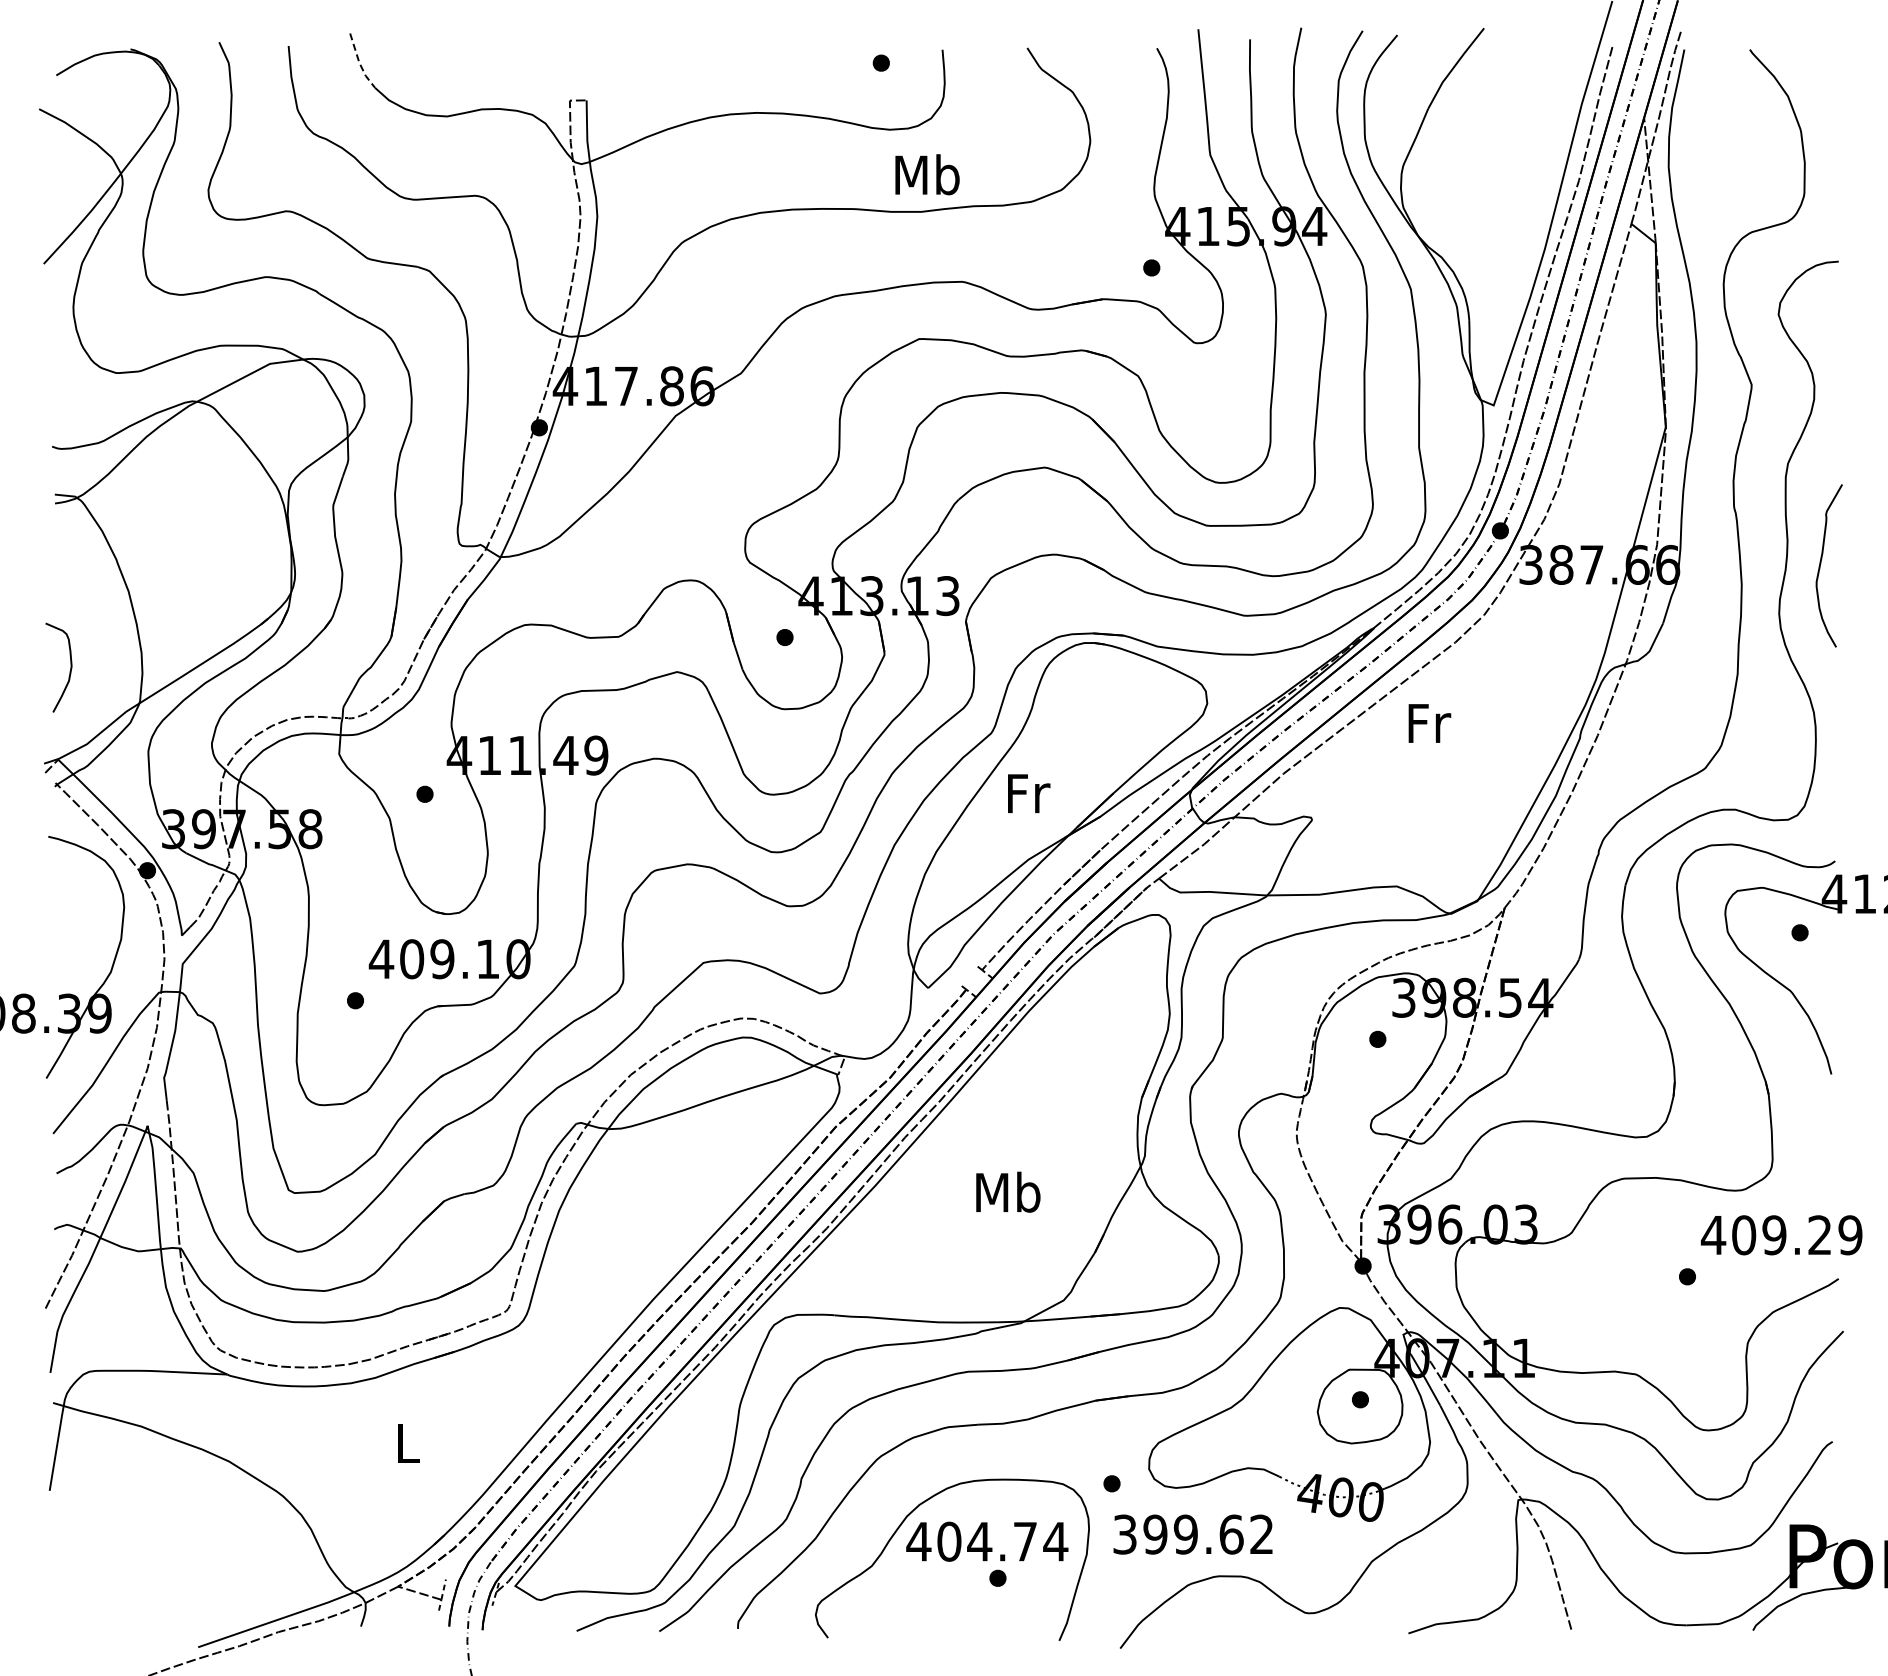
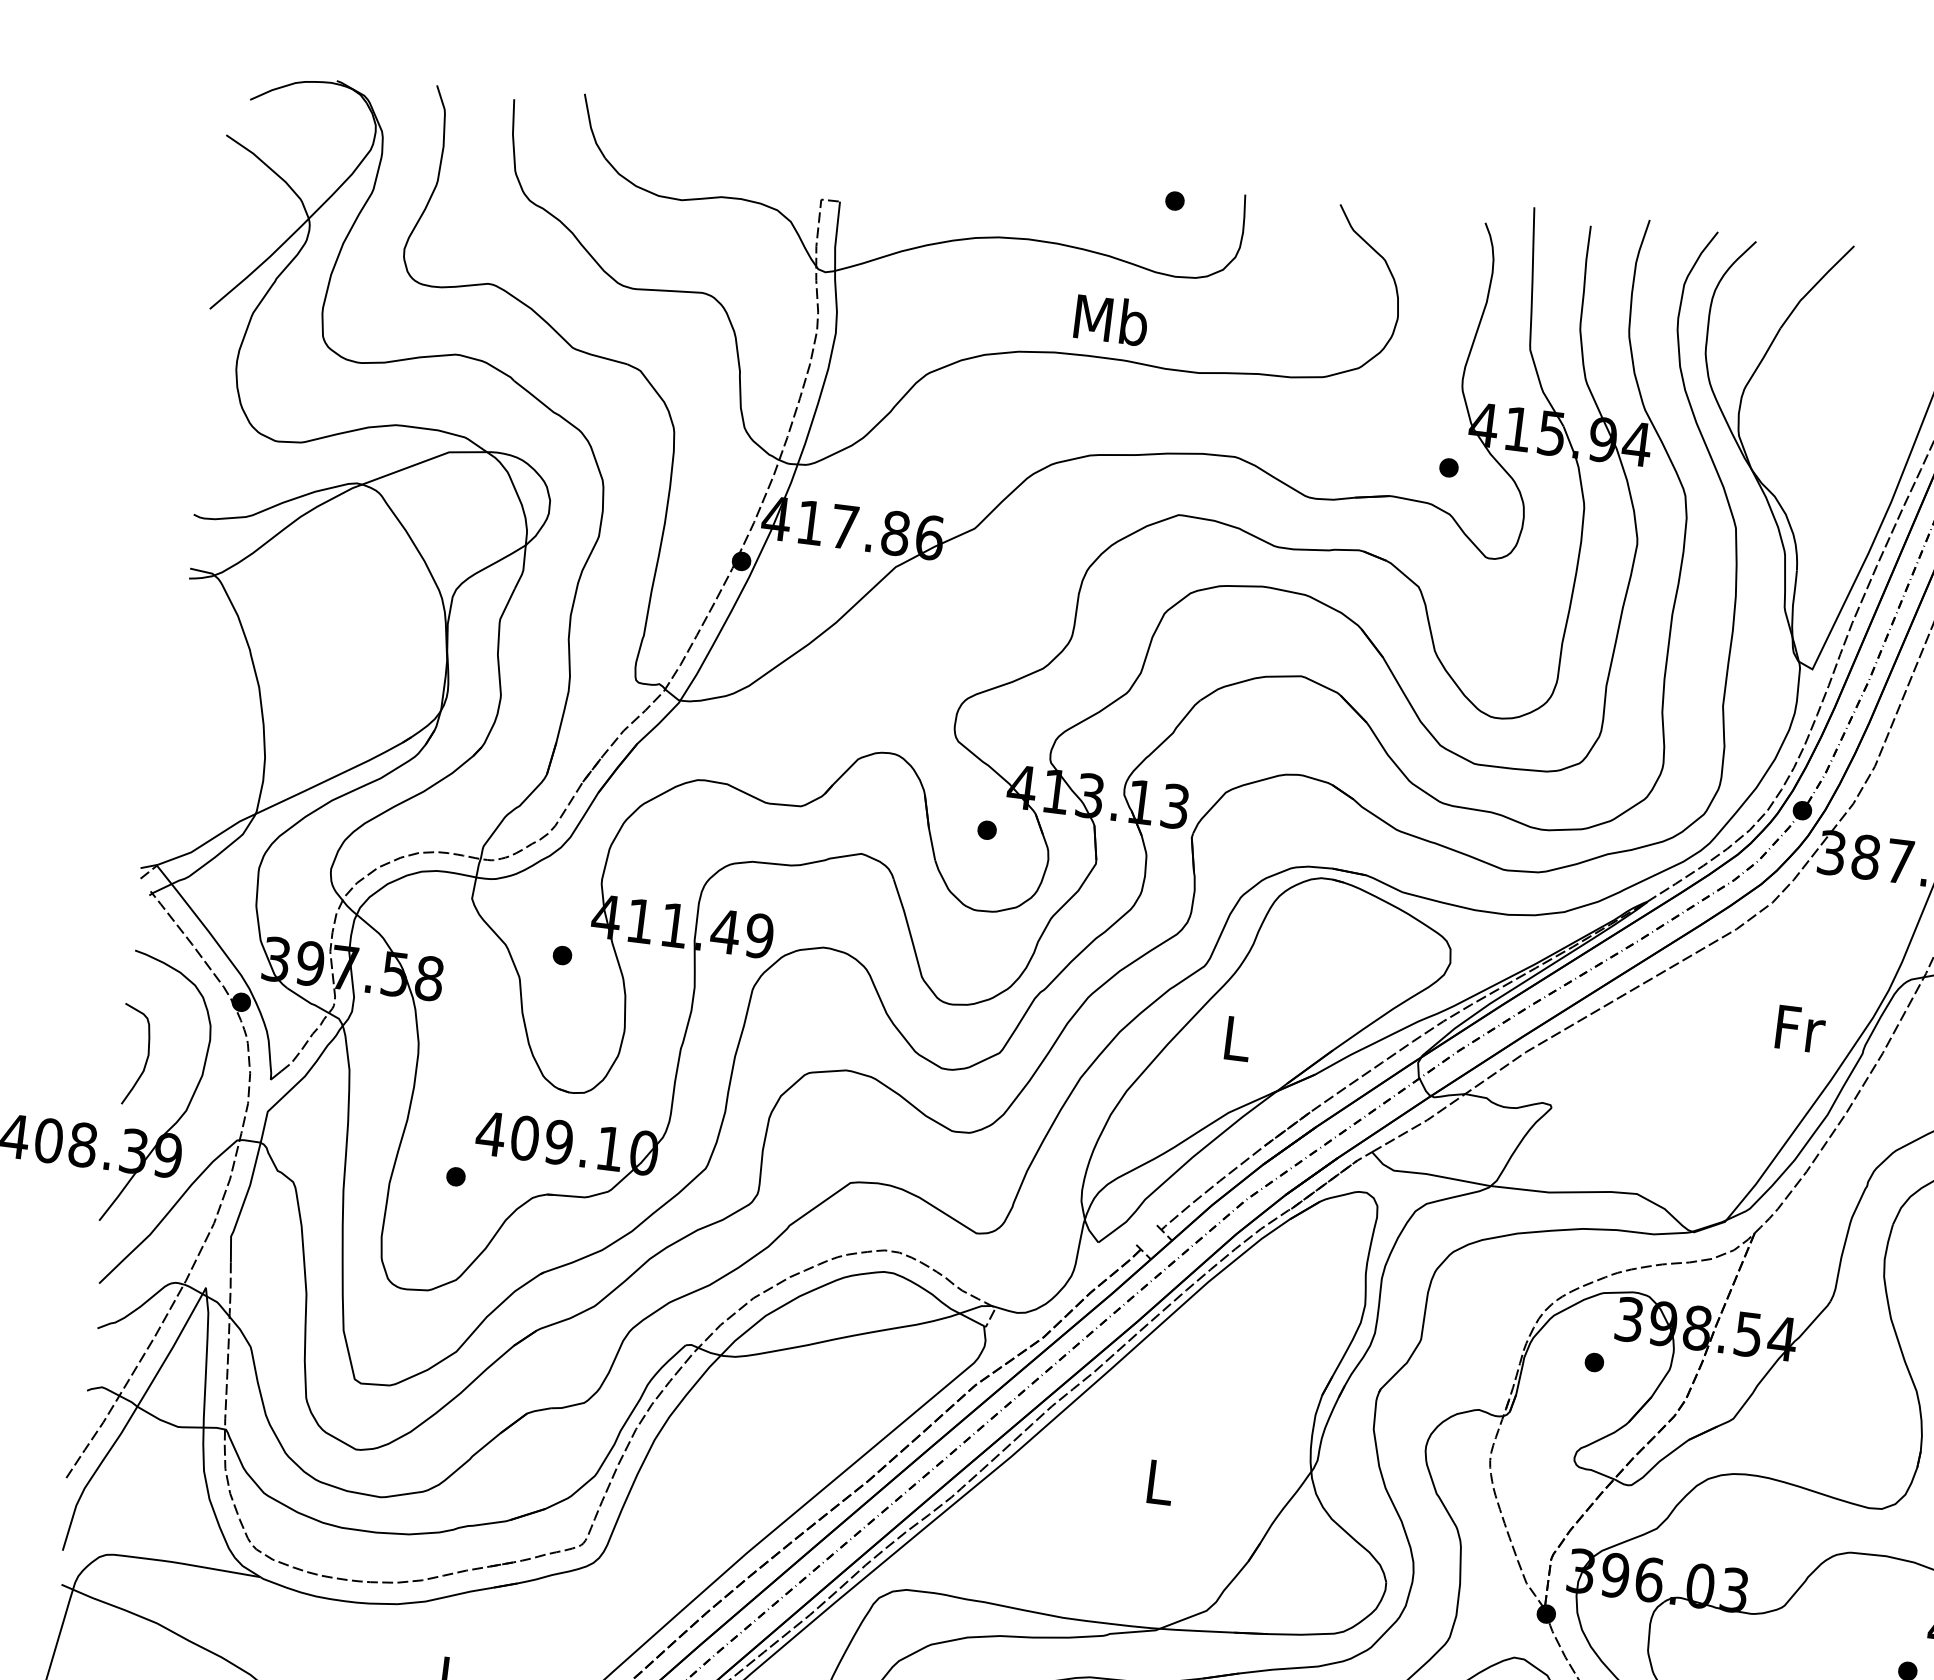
line: (359, 62) -> (591, 127), dashed -> solid
text: (927, 174) -> (1111, 319), moved
curve: (69, 671) -> (145, 1060), moved
text: (1429, 723) -> (1800, 1029), moved
text: (1029, 793) -> (1238, 1038), Fr -> L
text: (1008, 1191) -> (1159, 1481), Mb -> L

